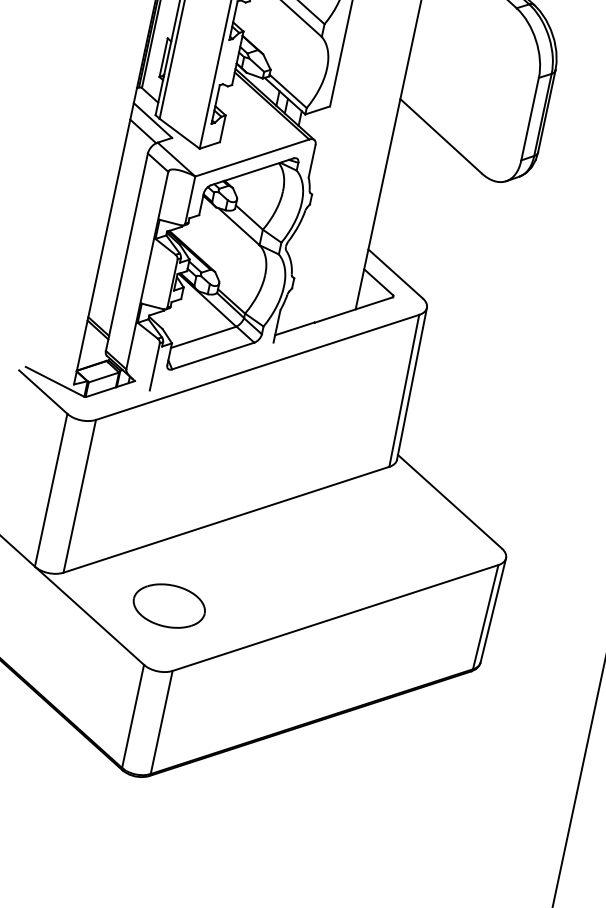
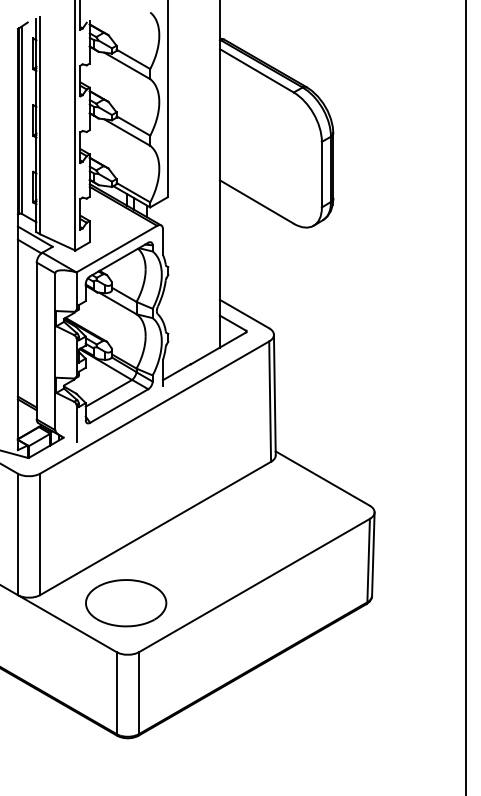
part: (169, 606) -> (126, 603), size x1.43

